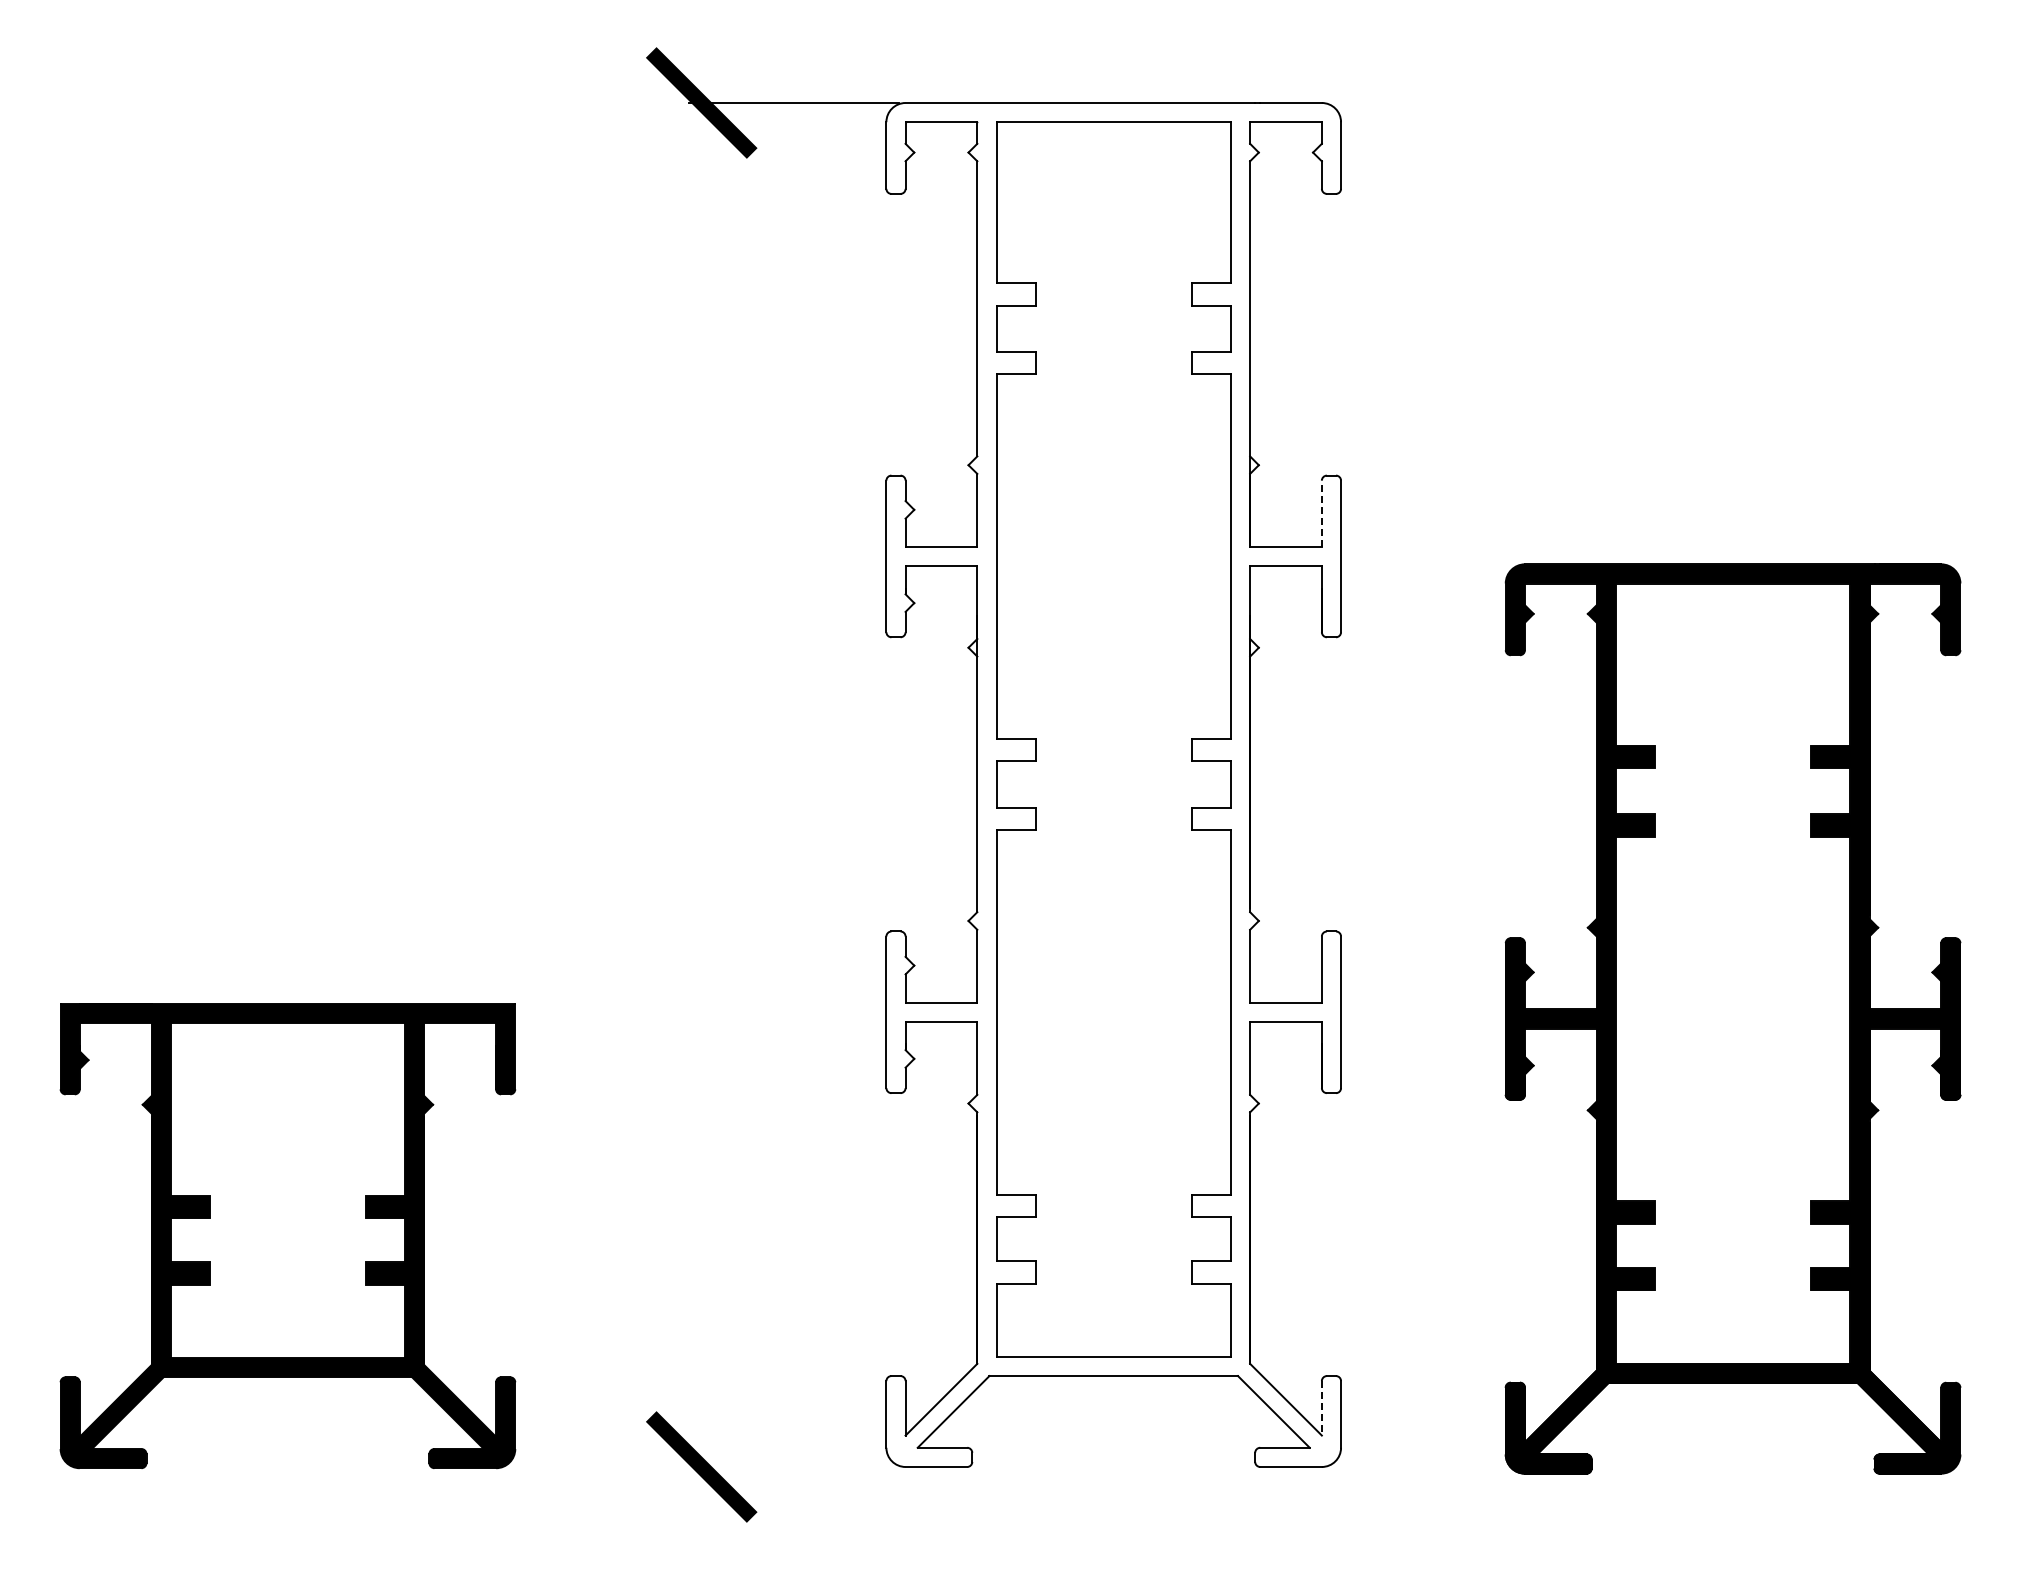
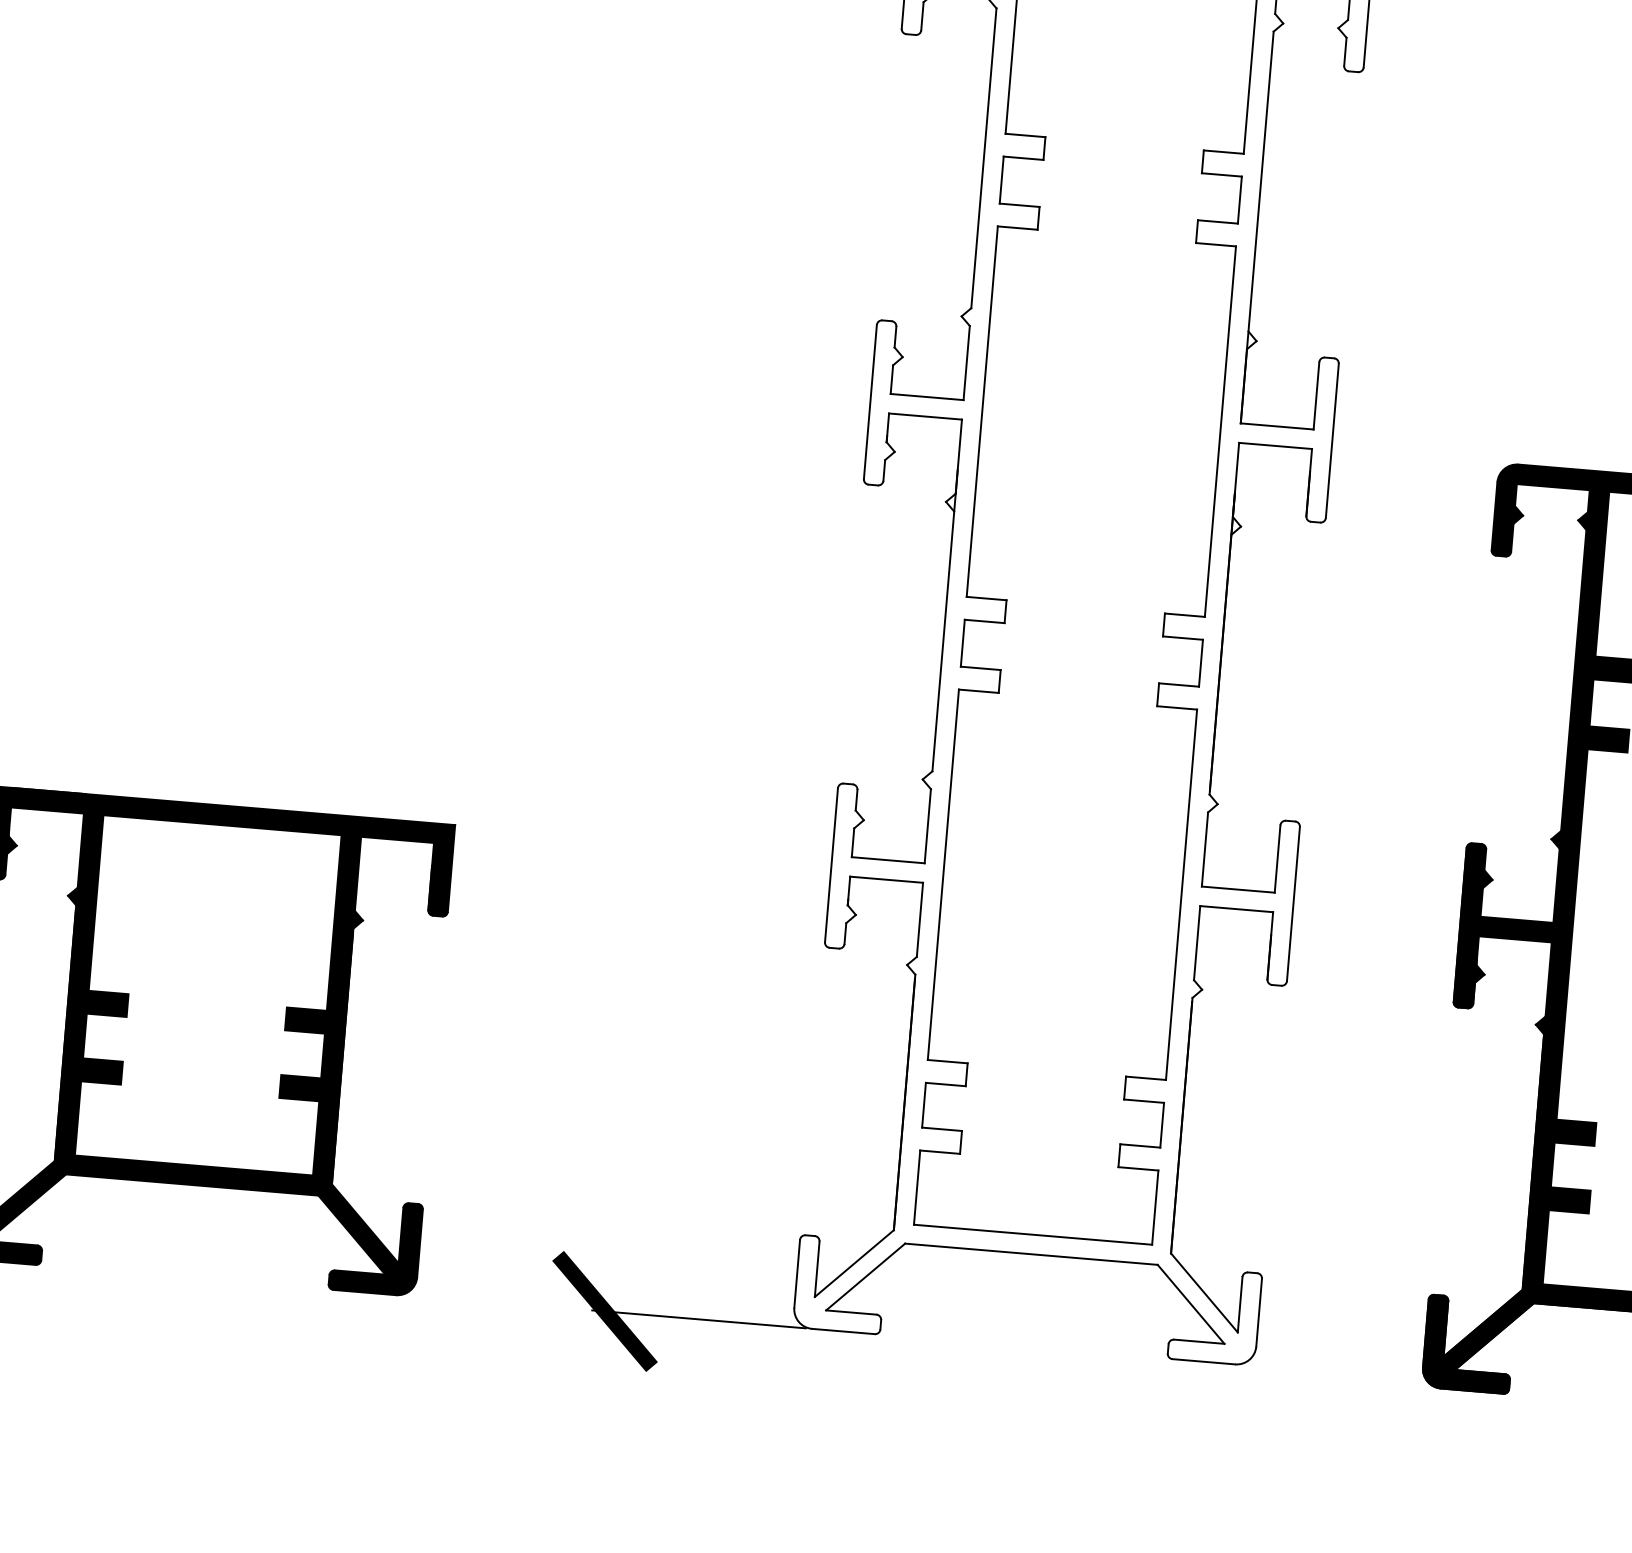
line: (1321, 513) -> (1316, 395), dashed -> solid
line: (1321, 1408) -> (1239, 1304), dashed -> solid
line: (794, 1466) -> (699, 1318), added

